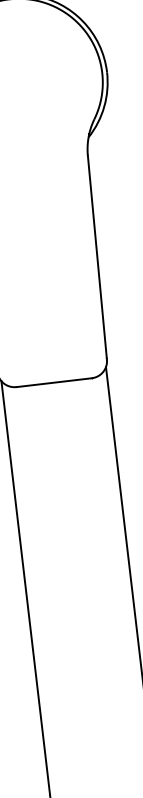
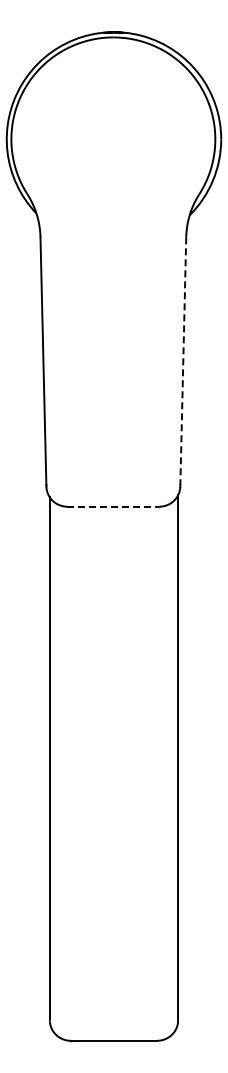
line: (97, 257) -> (183, 361), solid -> dashed
line: (54, 382) -> (113, 506), solid -> dashed

